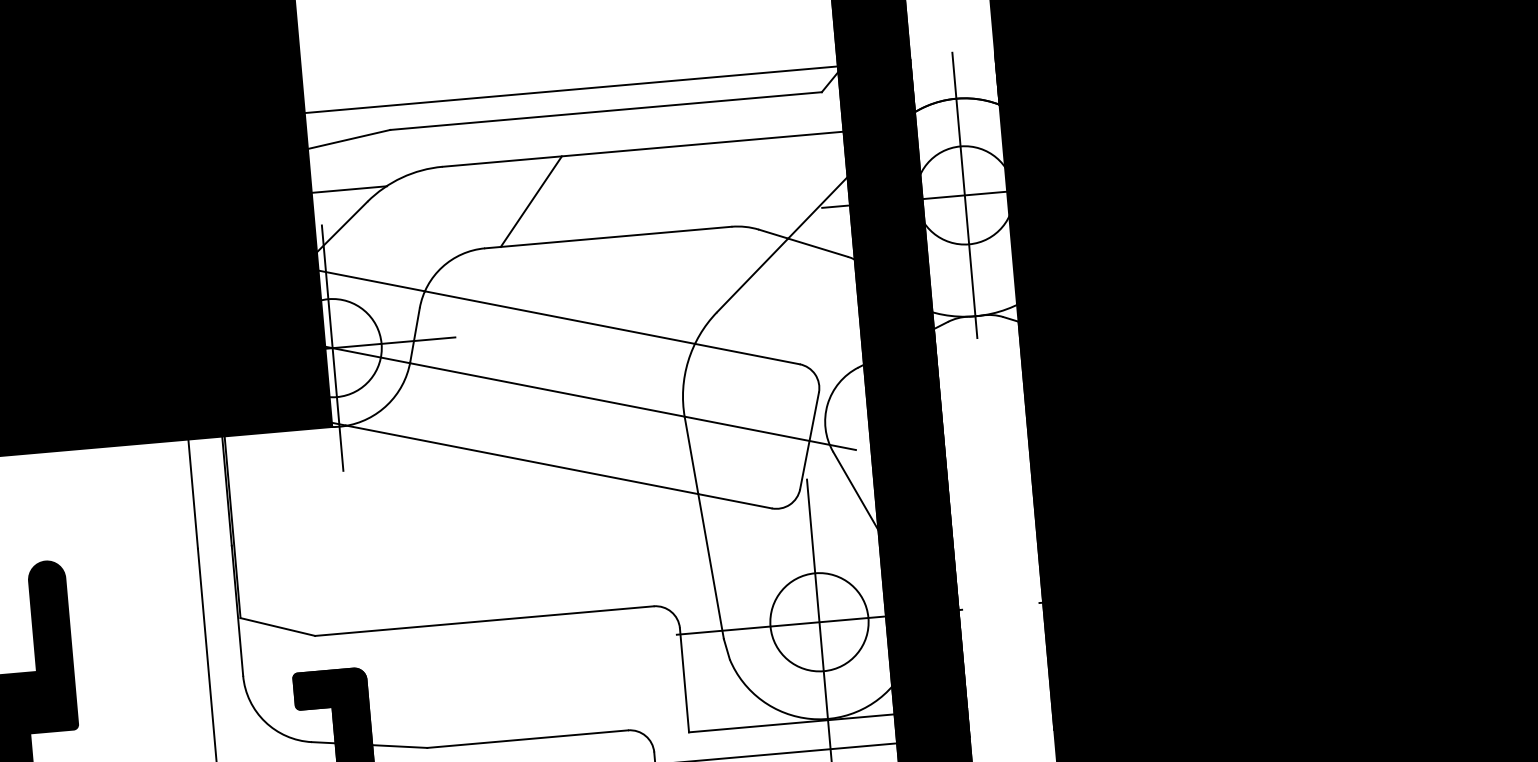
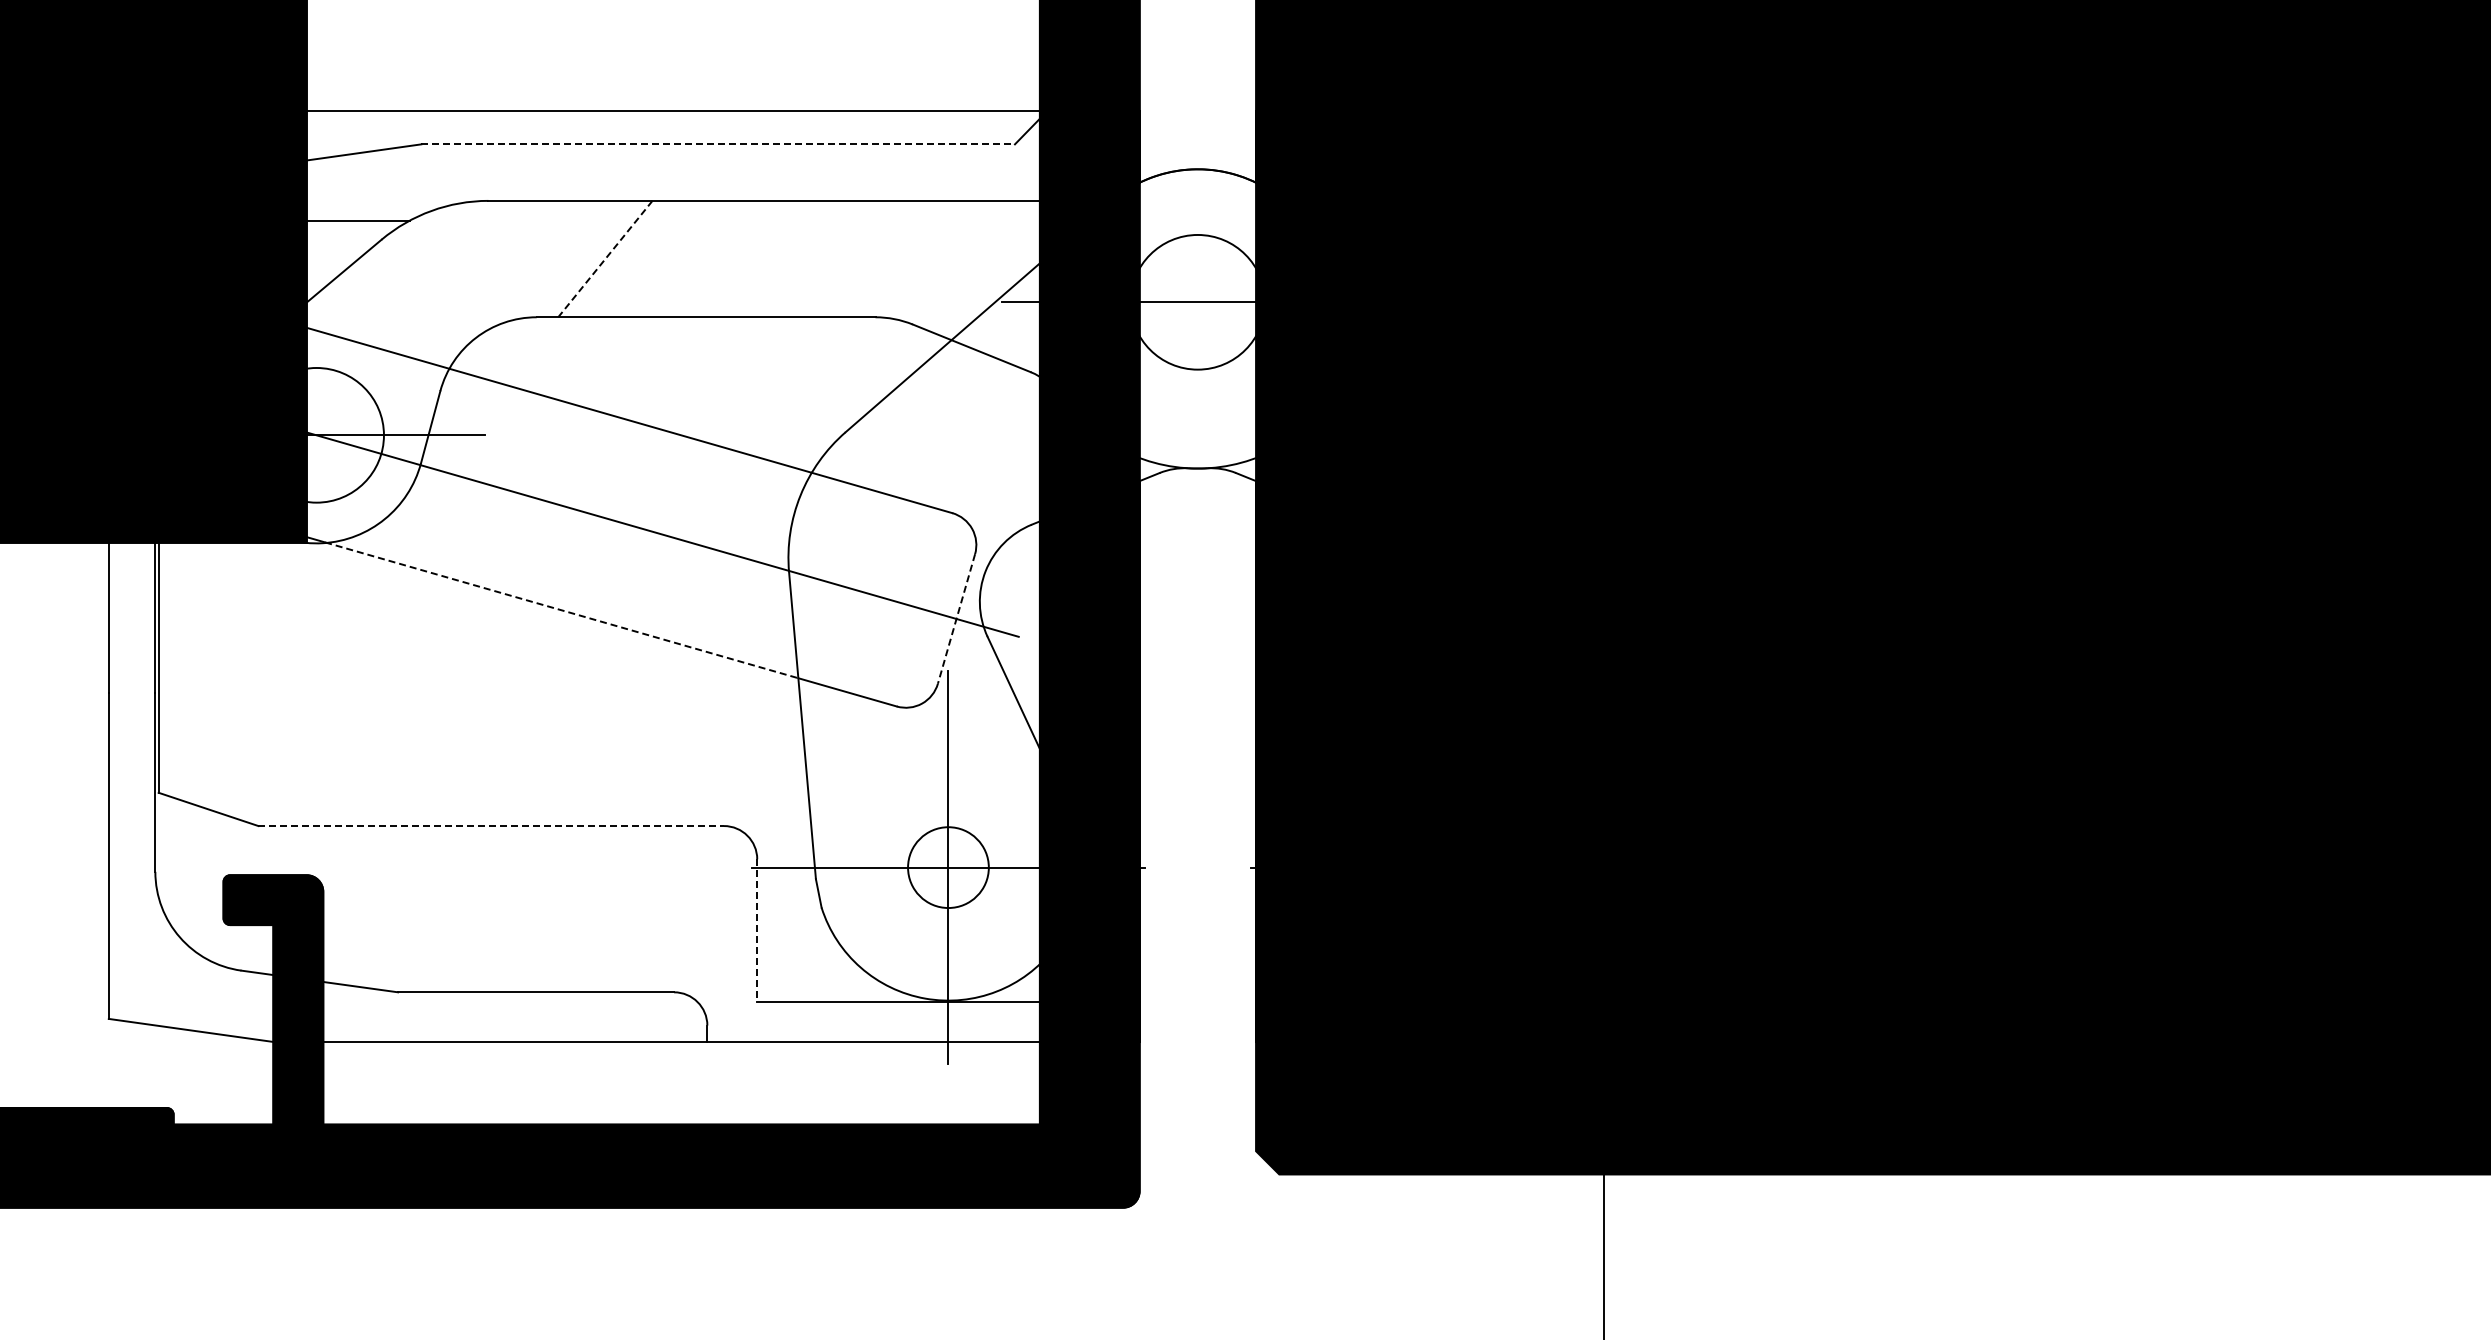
line: (606, 111) -> (718, 144), solid -> dashed
line: (964, 195) -> (1197, 302), removed
line: (531, 201) -> (605, 259), solid -> dashed
line: (332, 348) -> (316, 435), removed
line: (809, 441) -> (956, 619), solid -> dashed
line: (522, 459) -> (562, 610), solid -> dashed
line: (484, 621) -> (491, 826), solid -> dashed
circle: (819, 622) -> (948, 867), size x0.6
line: (684, 680) -> (757, 931), solid -> dashed

